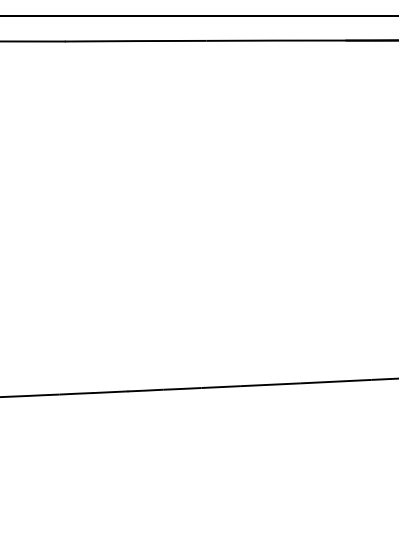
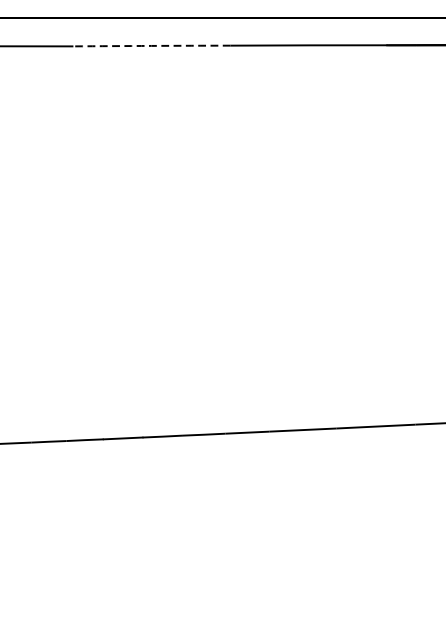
arc: (135, 41) -> (151, 46), solid -> dashed

